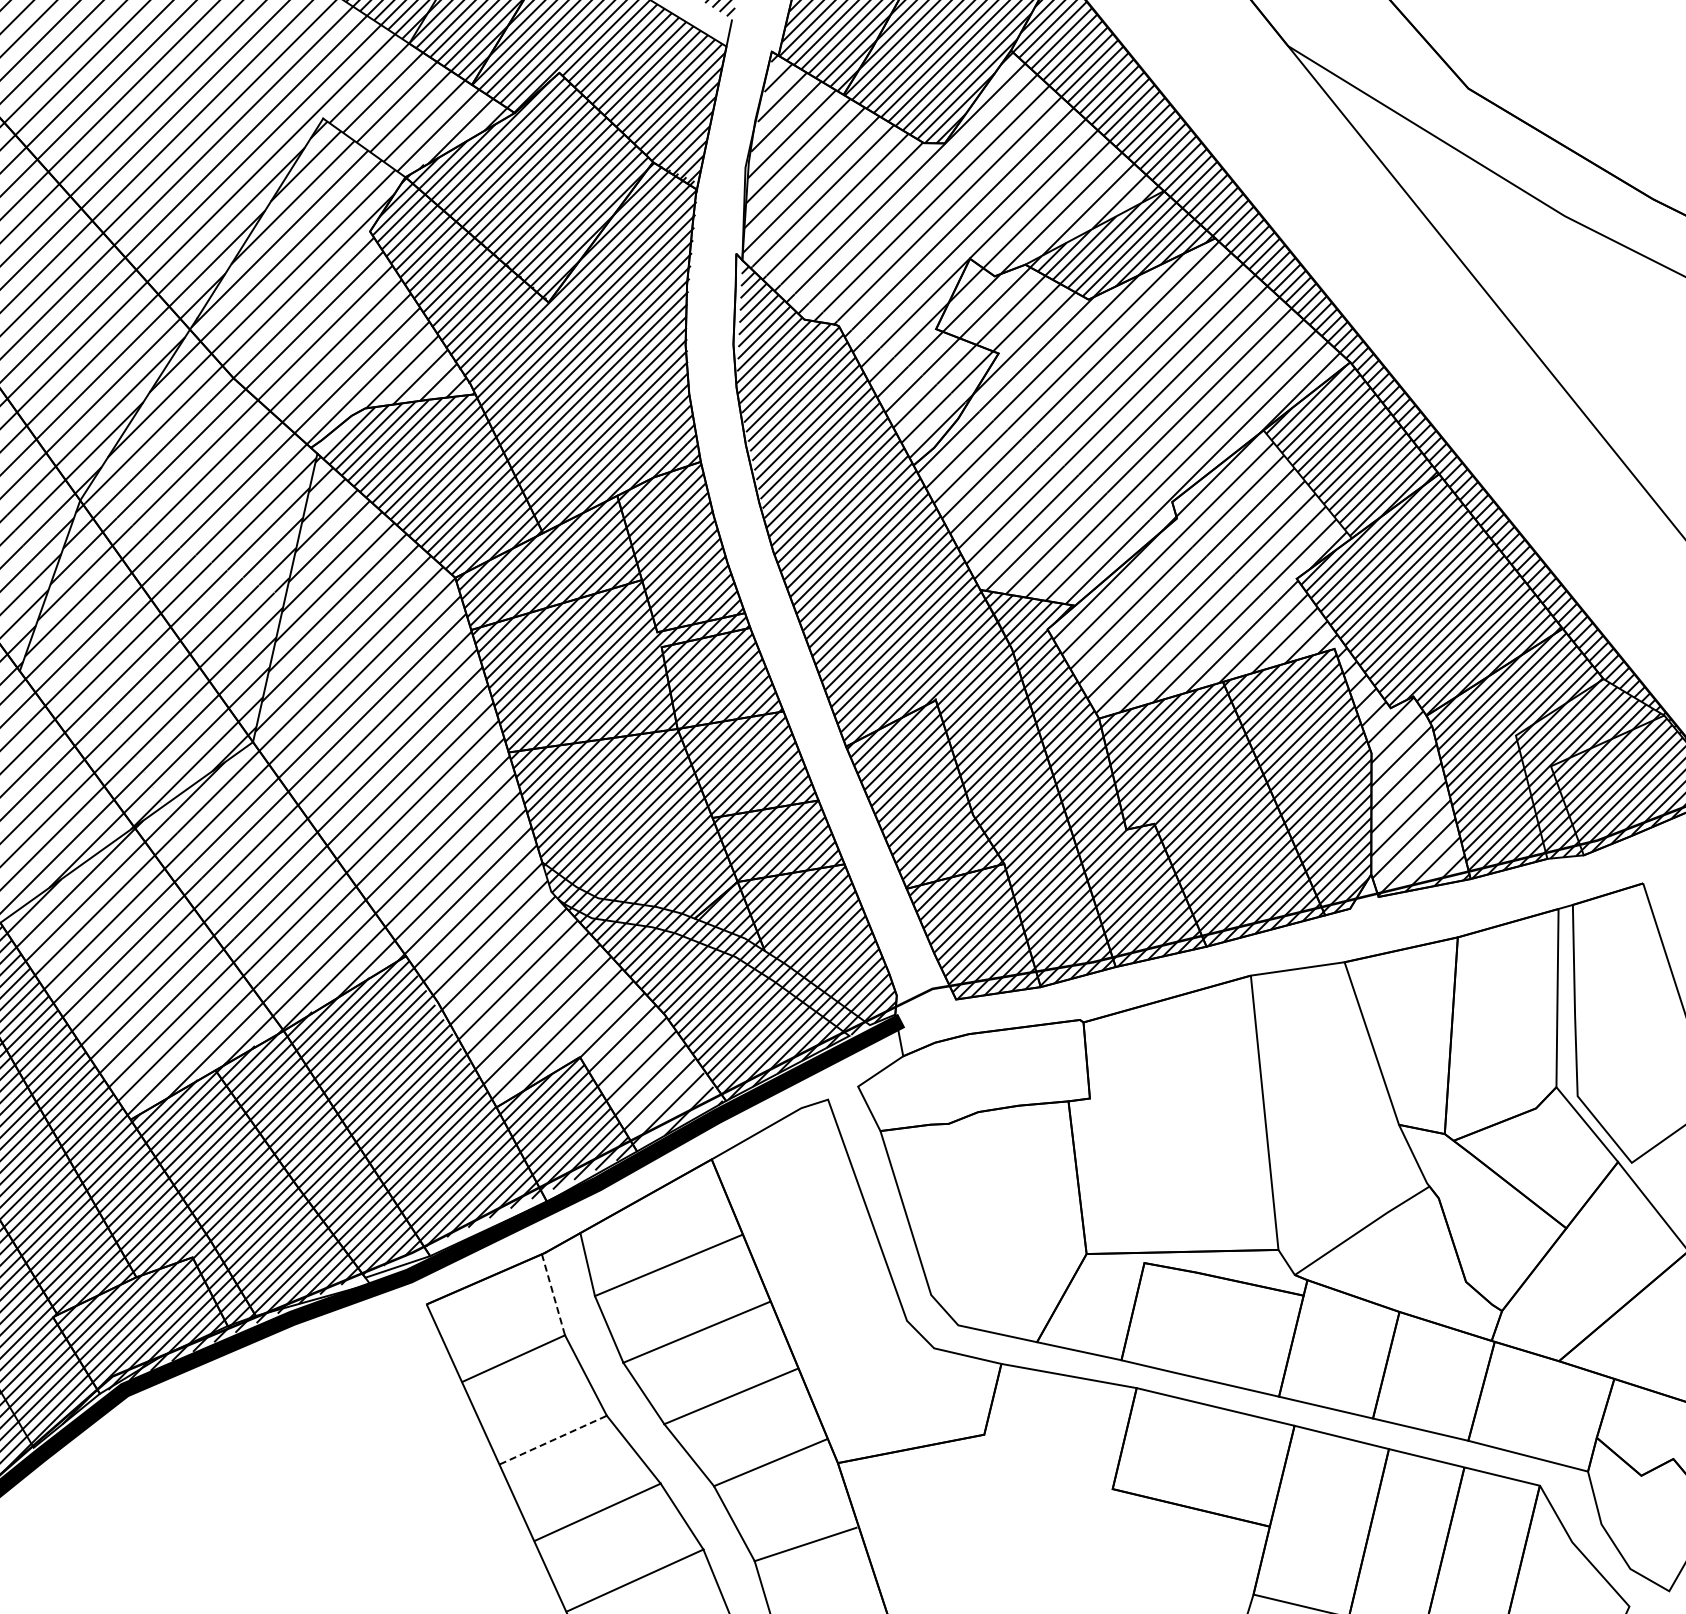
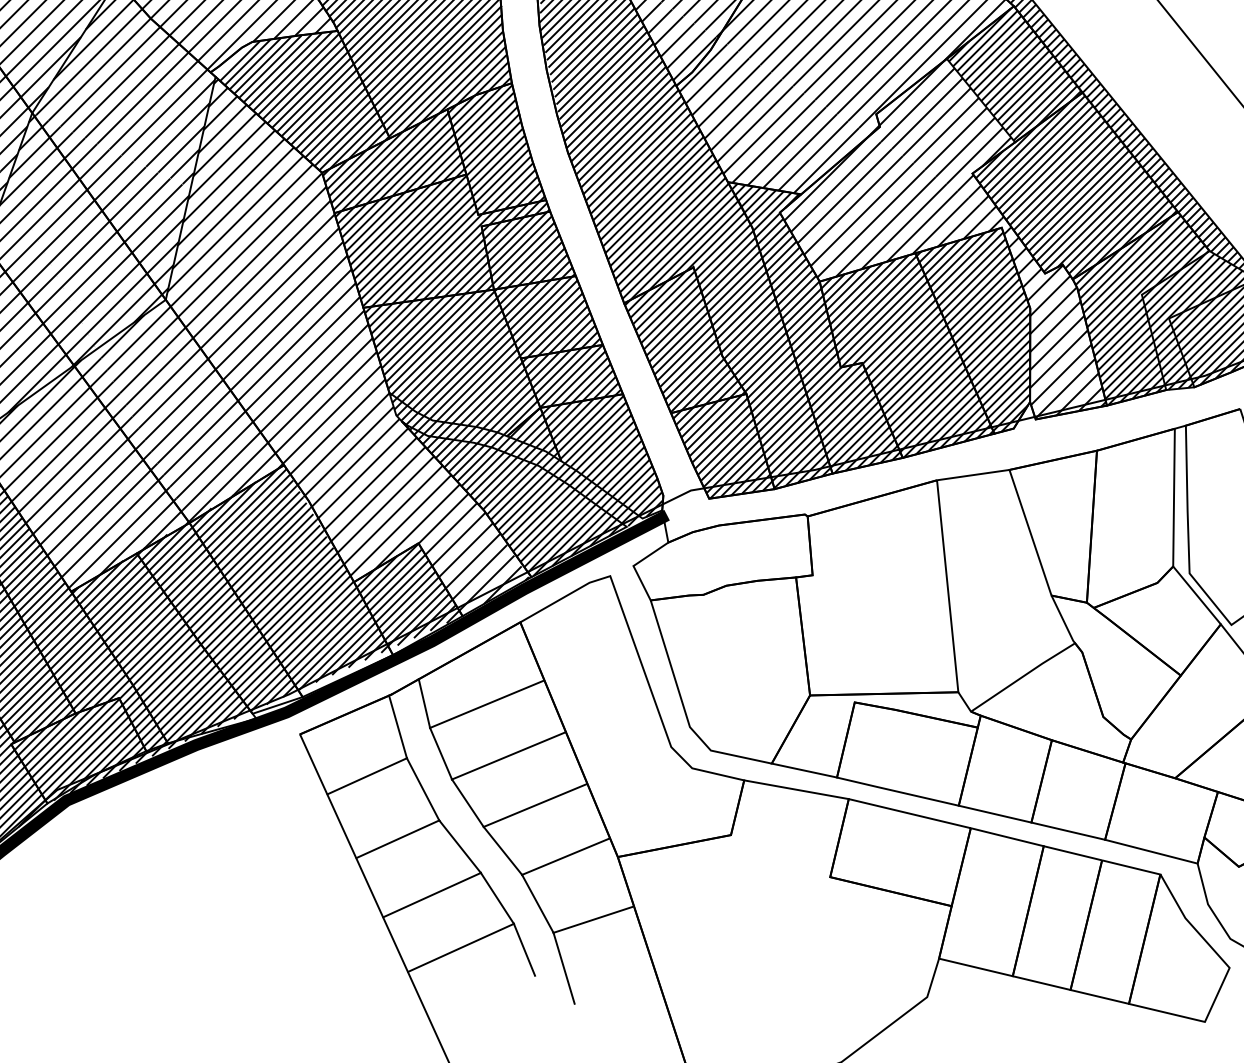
line: (553, 1295) -> (398, 727), dashed -> solid
line: (553, 1440) -> (398, 839), dashed -> solid

